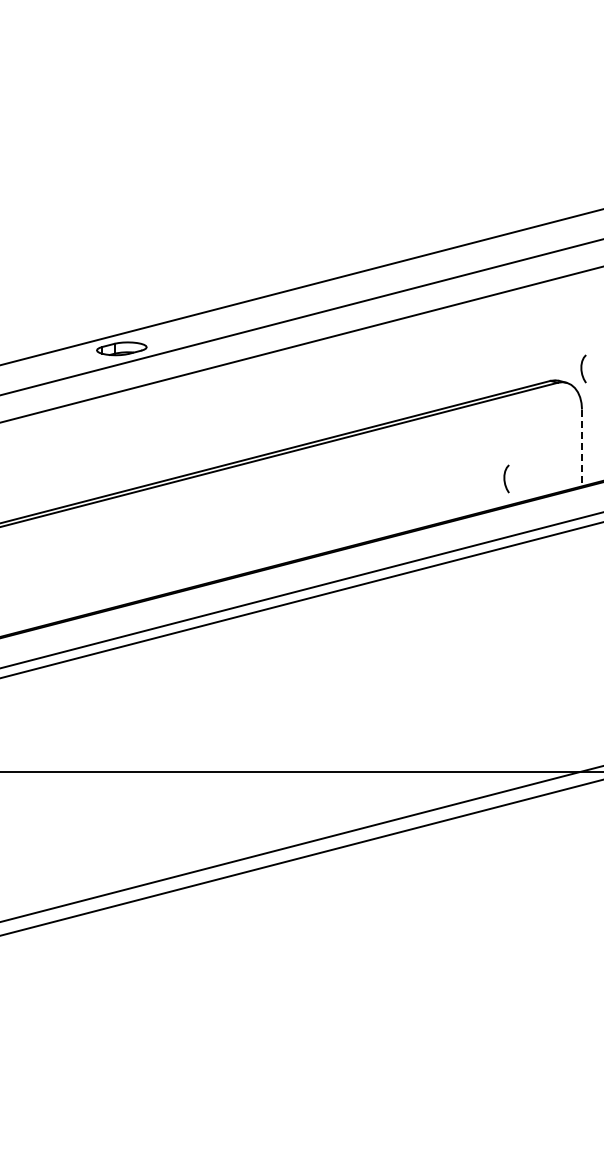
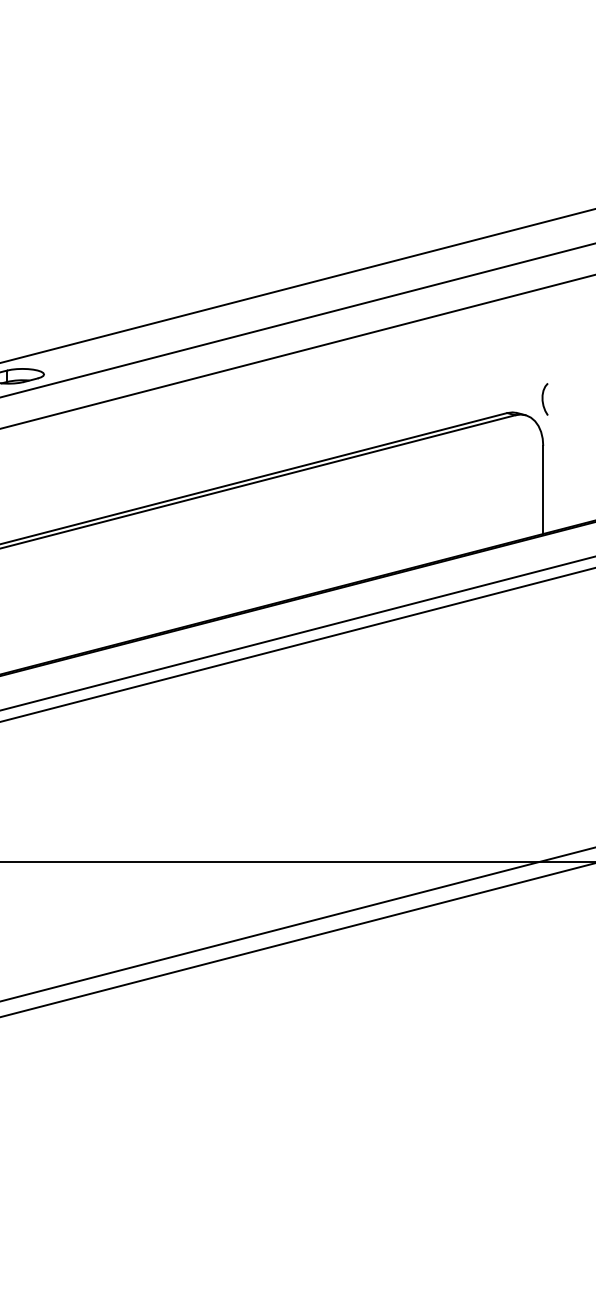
line: (582, 448) -> (543, 490), dashed -> solid
curve: (505, 478) -> (455, 524), removed

